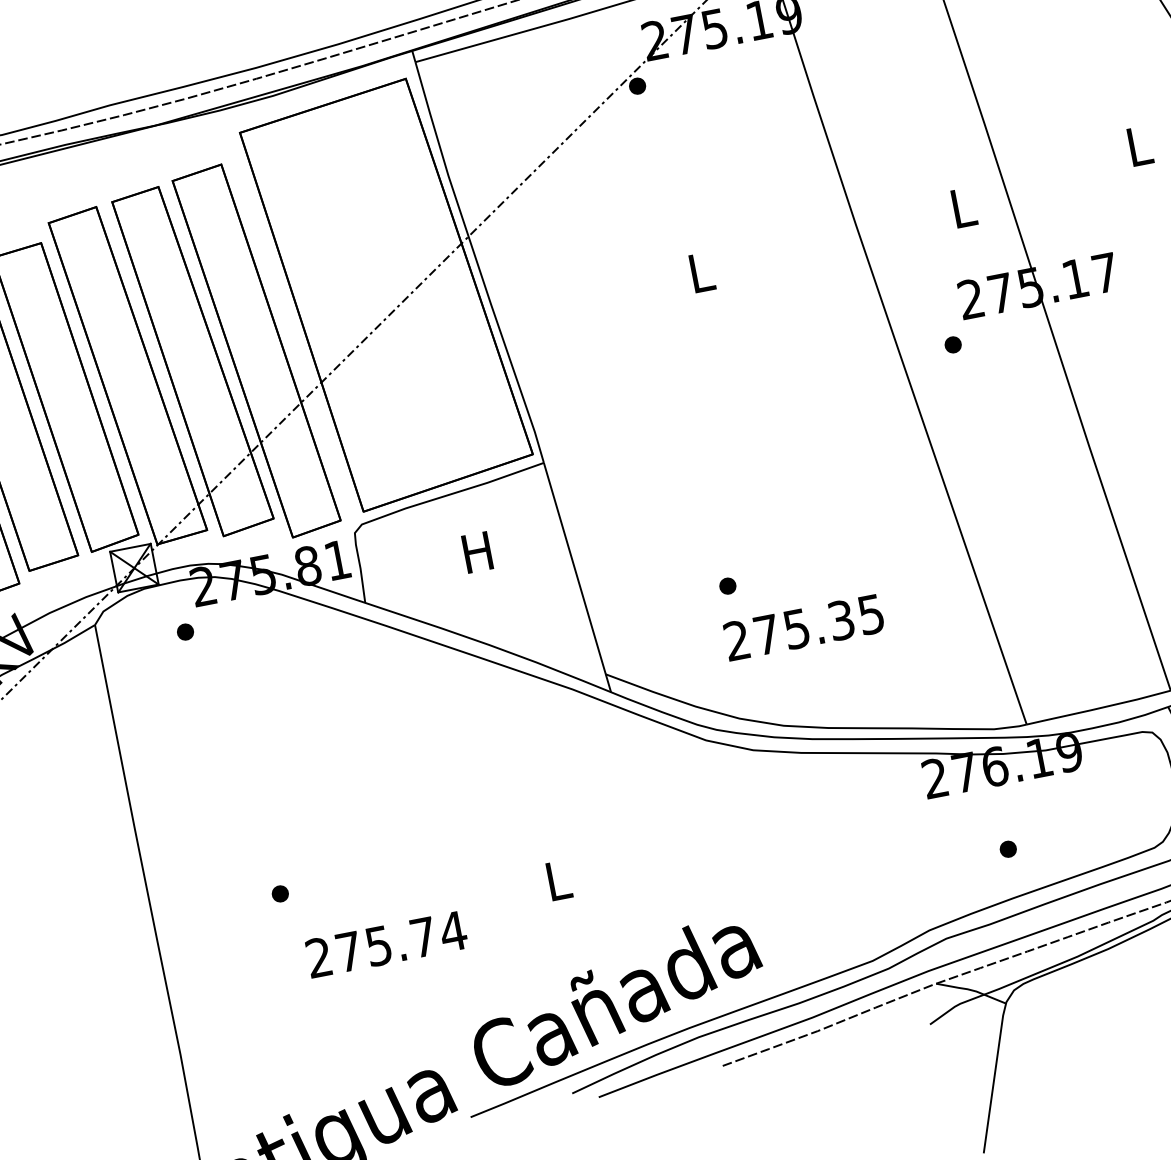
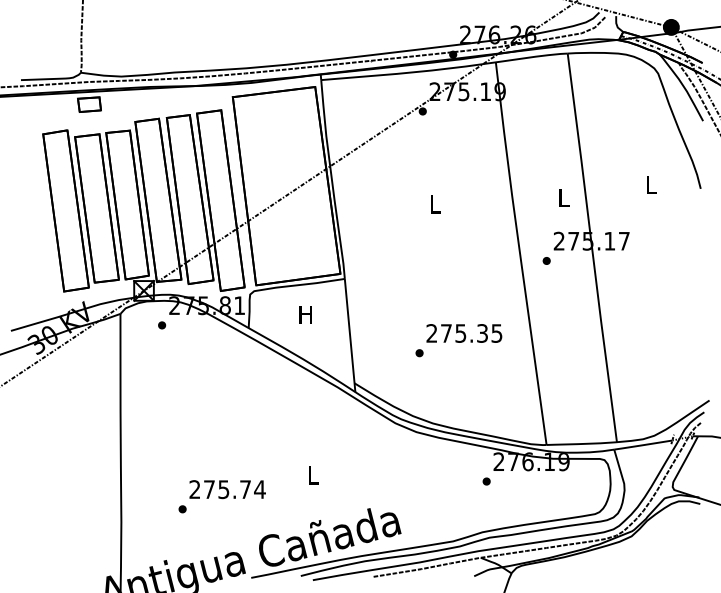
text: (804, 627) -> (464, 333), moved
part: (1007, 849) -> (486, 481), moved
part: (280, 894) -> (182, 509), moved

